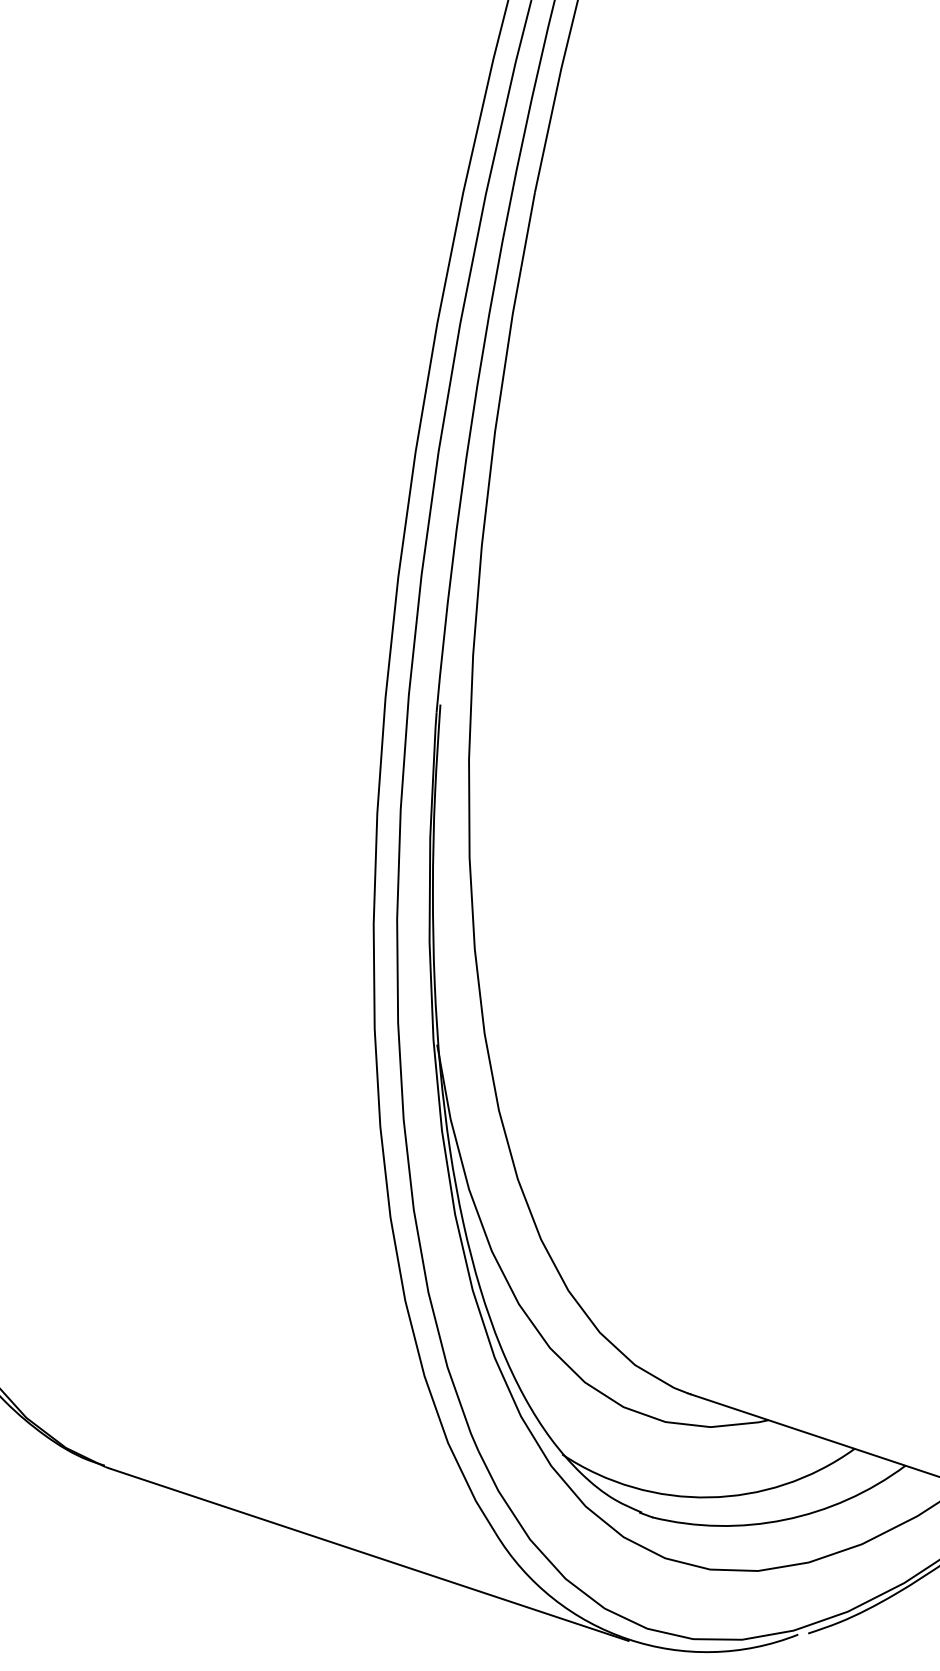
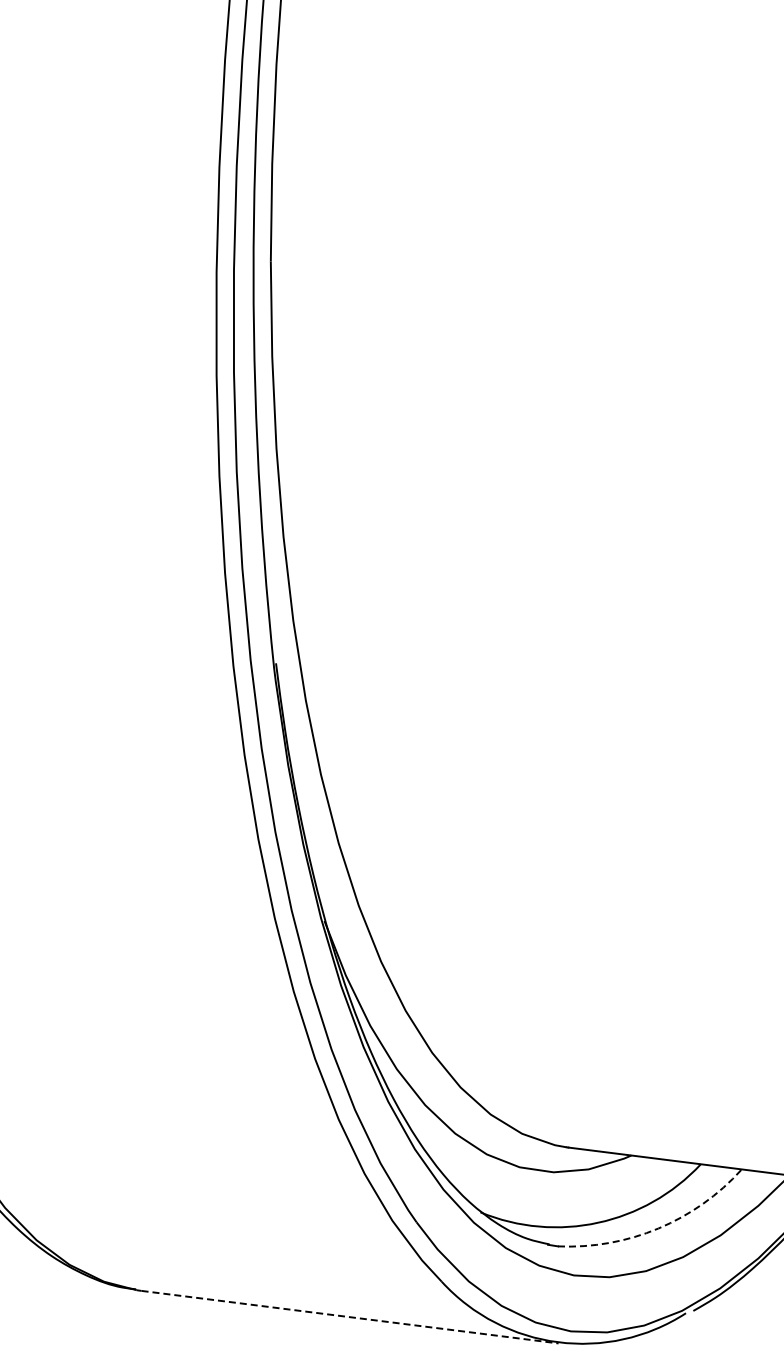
arc: (784, 1519) -> (658, 1228), solid -> dashed
line: (370, 1555) -> (350, 1317), solid -> dashed

